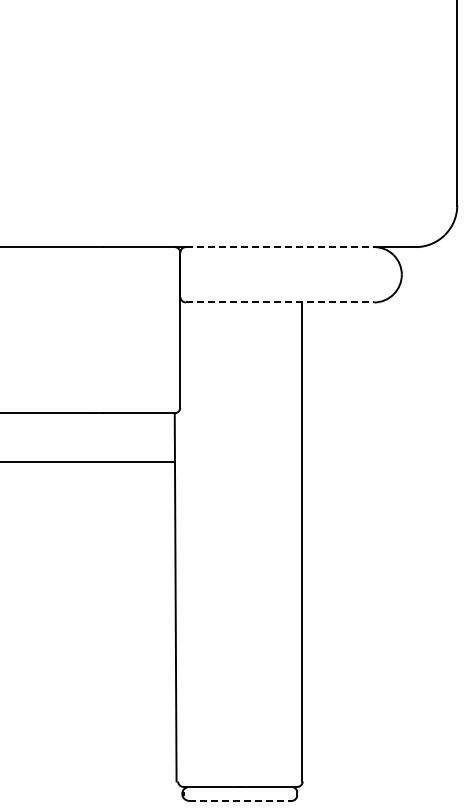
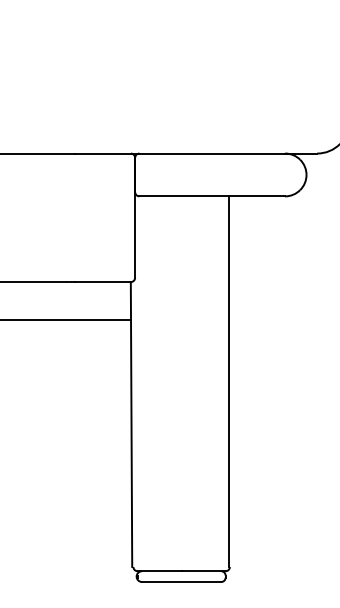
line: (280, 247) -> (212, 153), dashed -> solid
line: (280, 302) -> (212, 196), dashed -> solid
line: (240, 800) -> (181, 581), dashed -> solid

